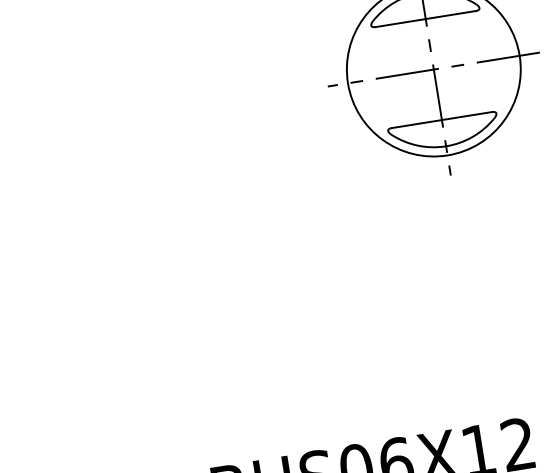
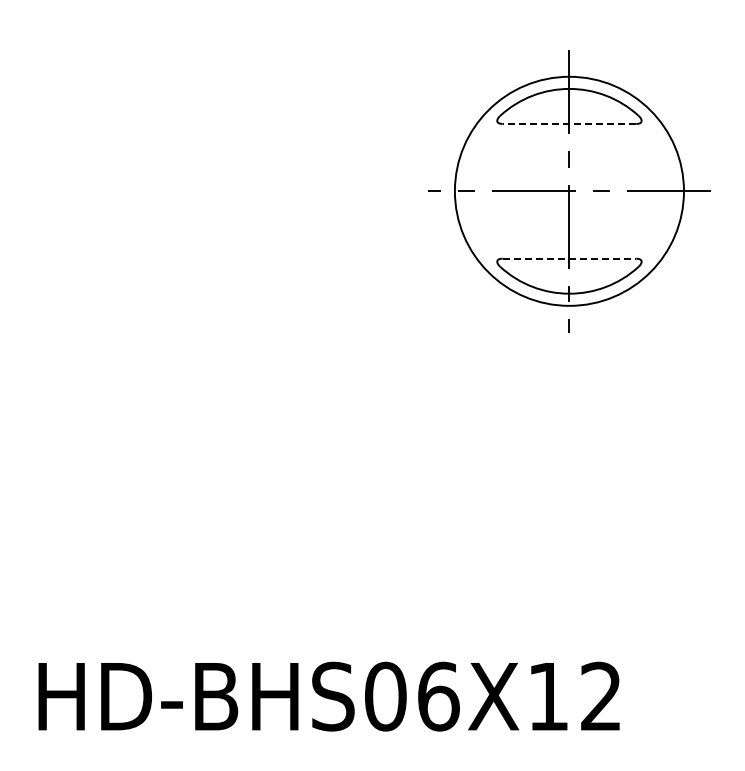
line: (425, 18) -> (569, 123), solid -> dashed
line: (441, 119) -> (569, 258), solid -> dashed

